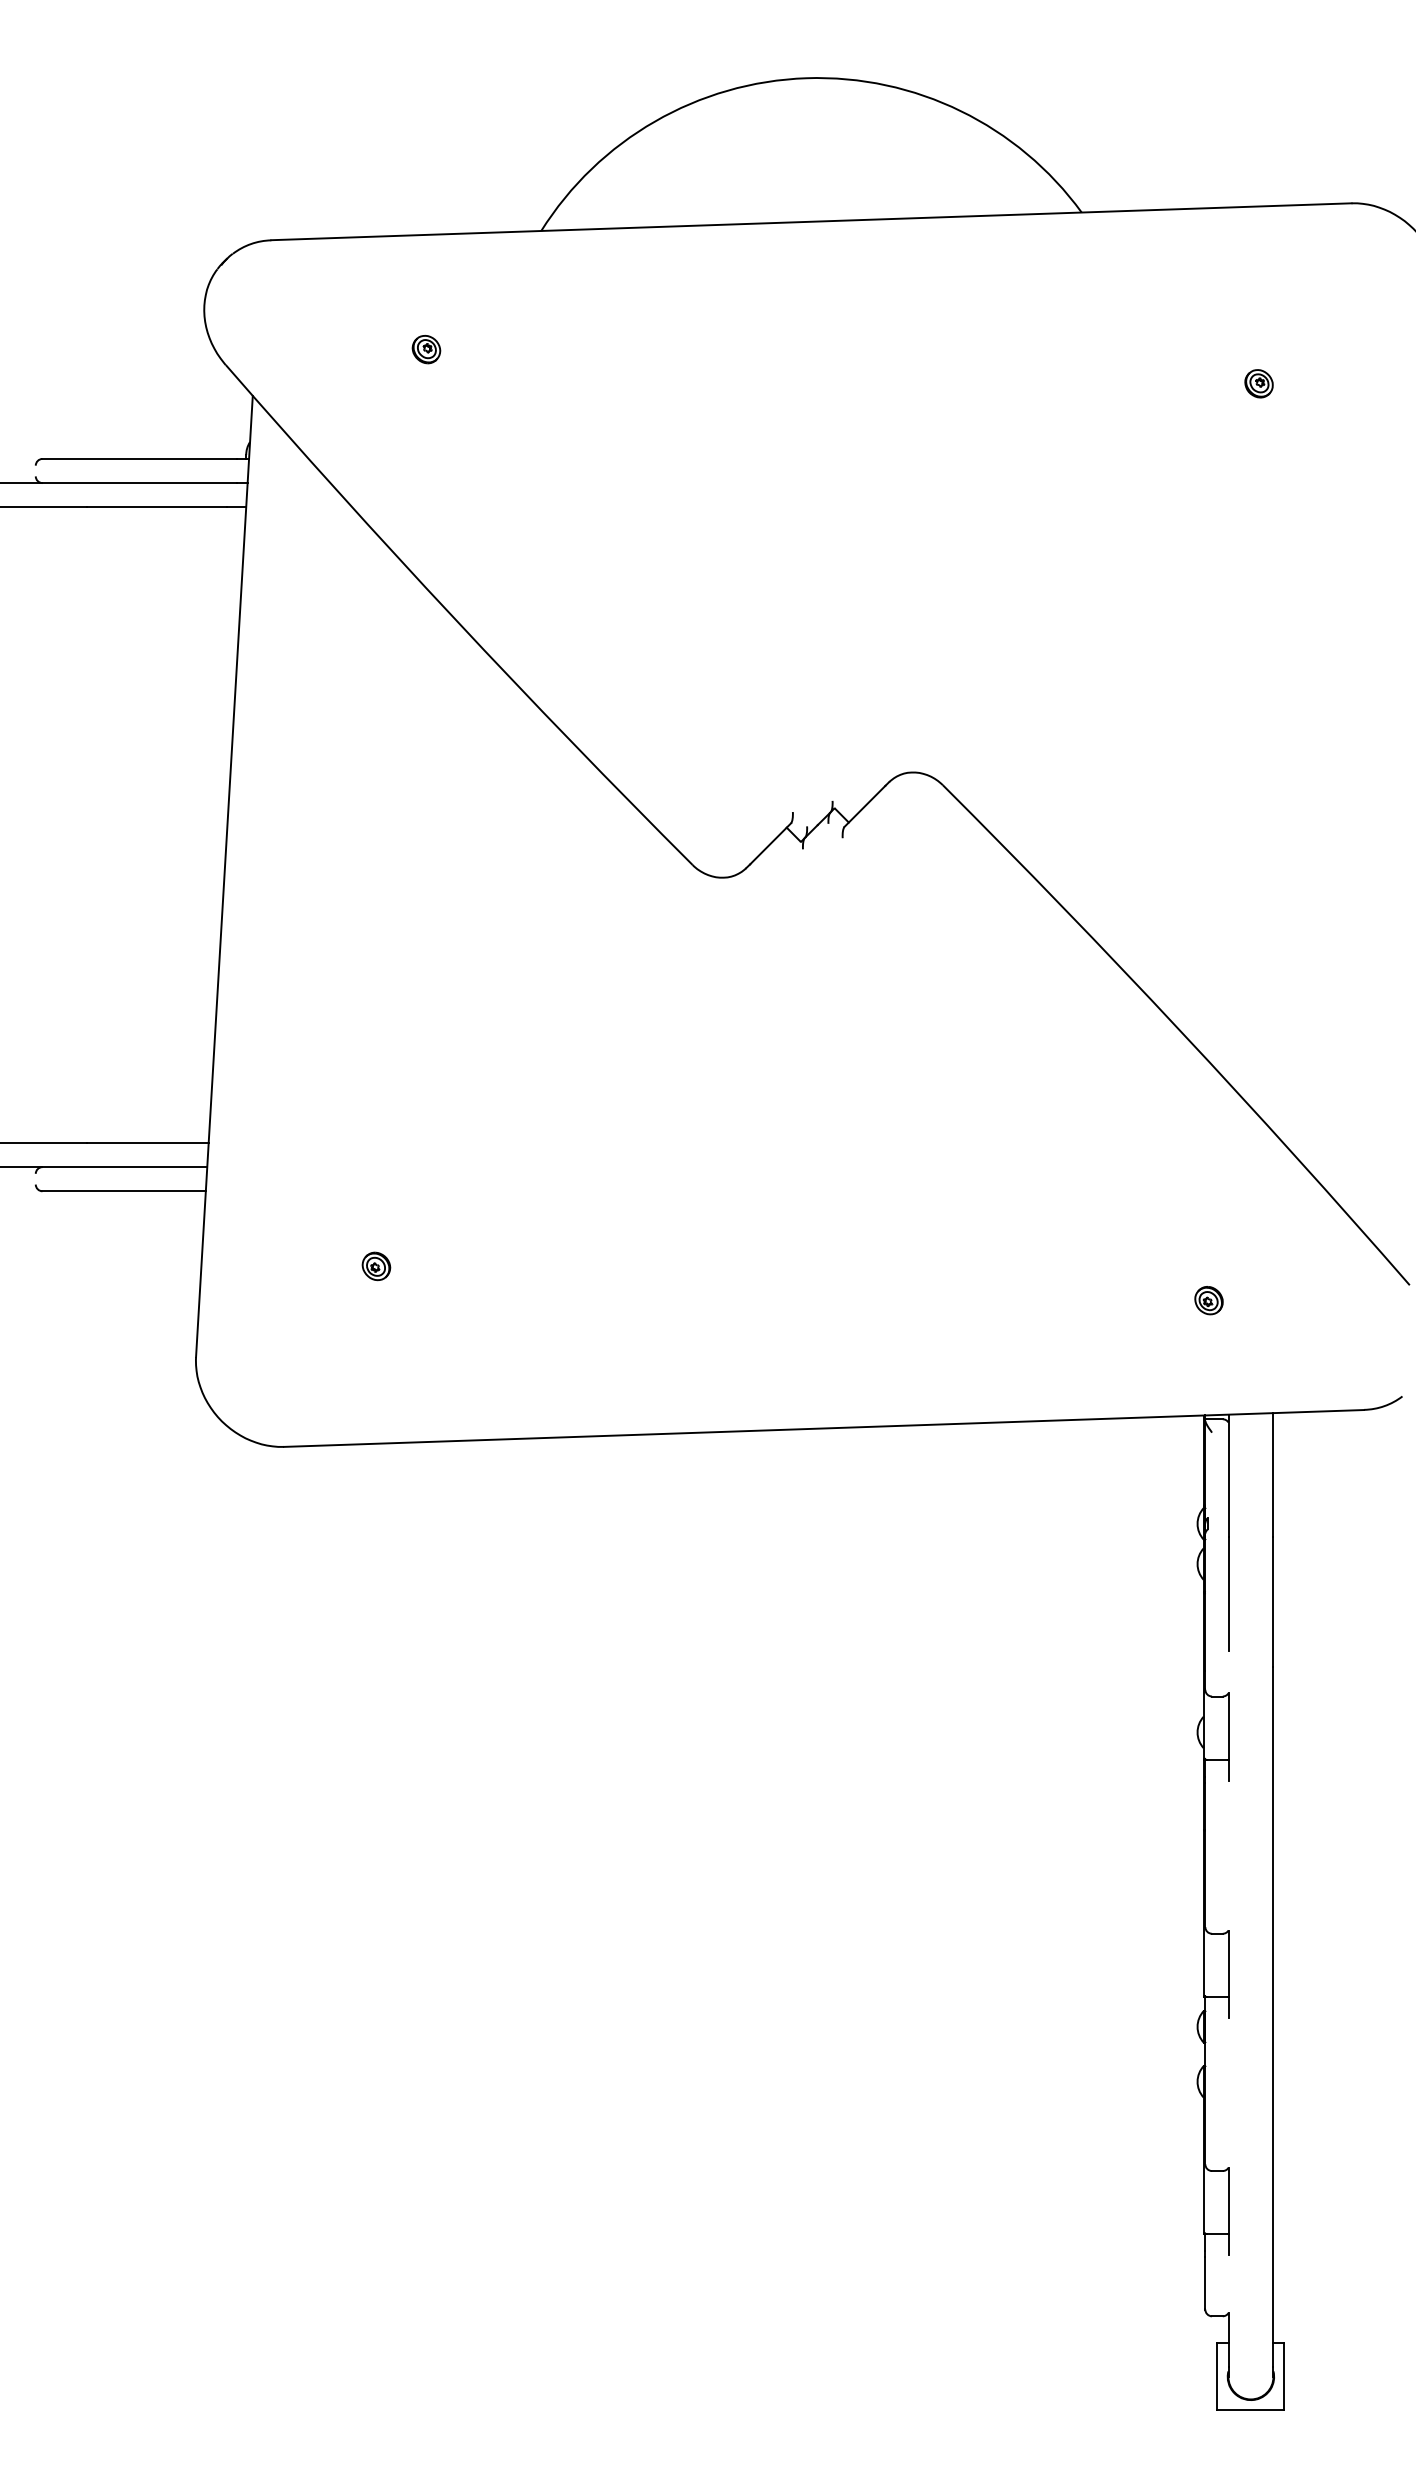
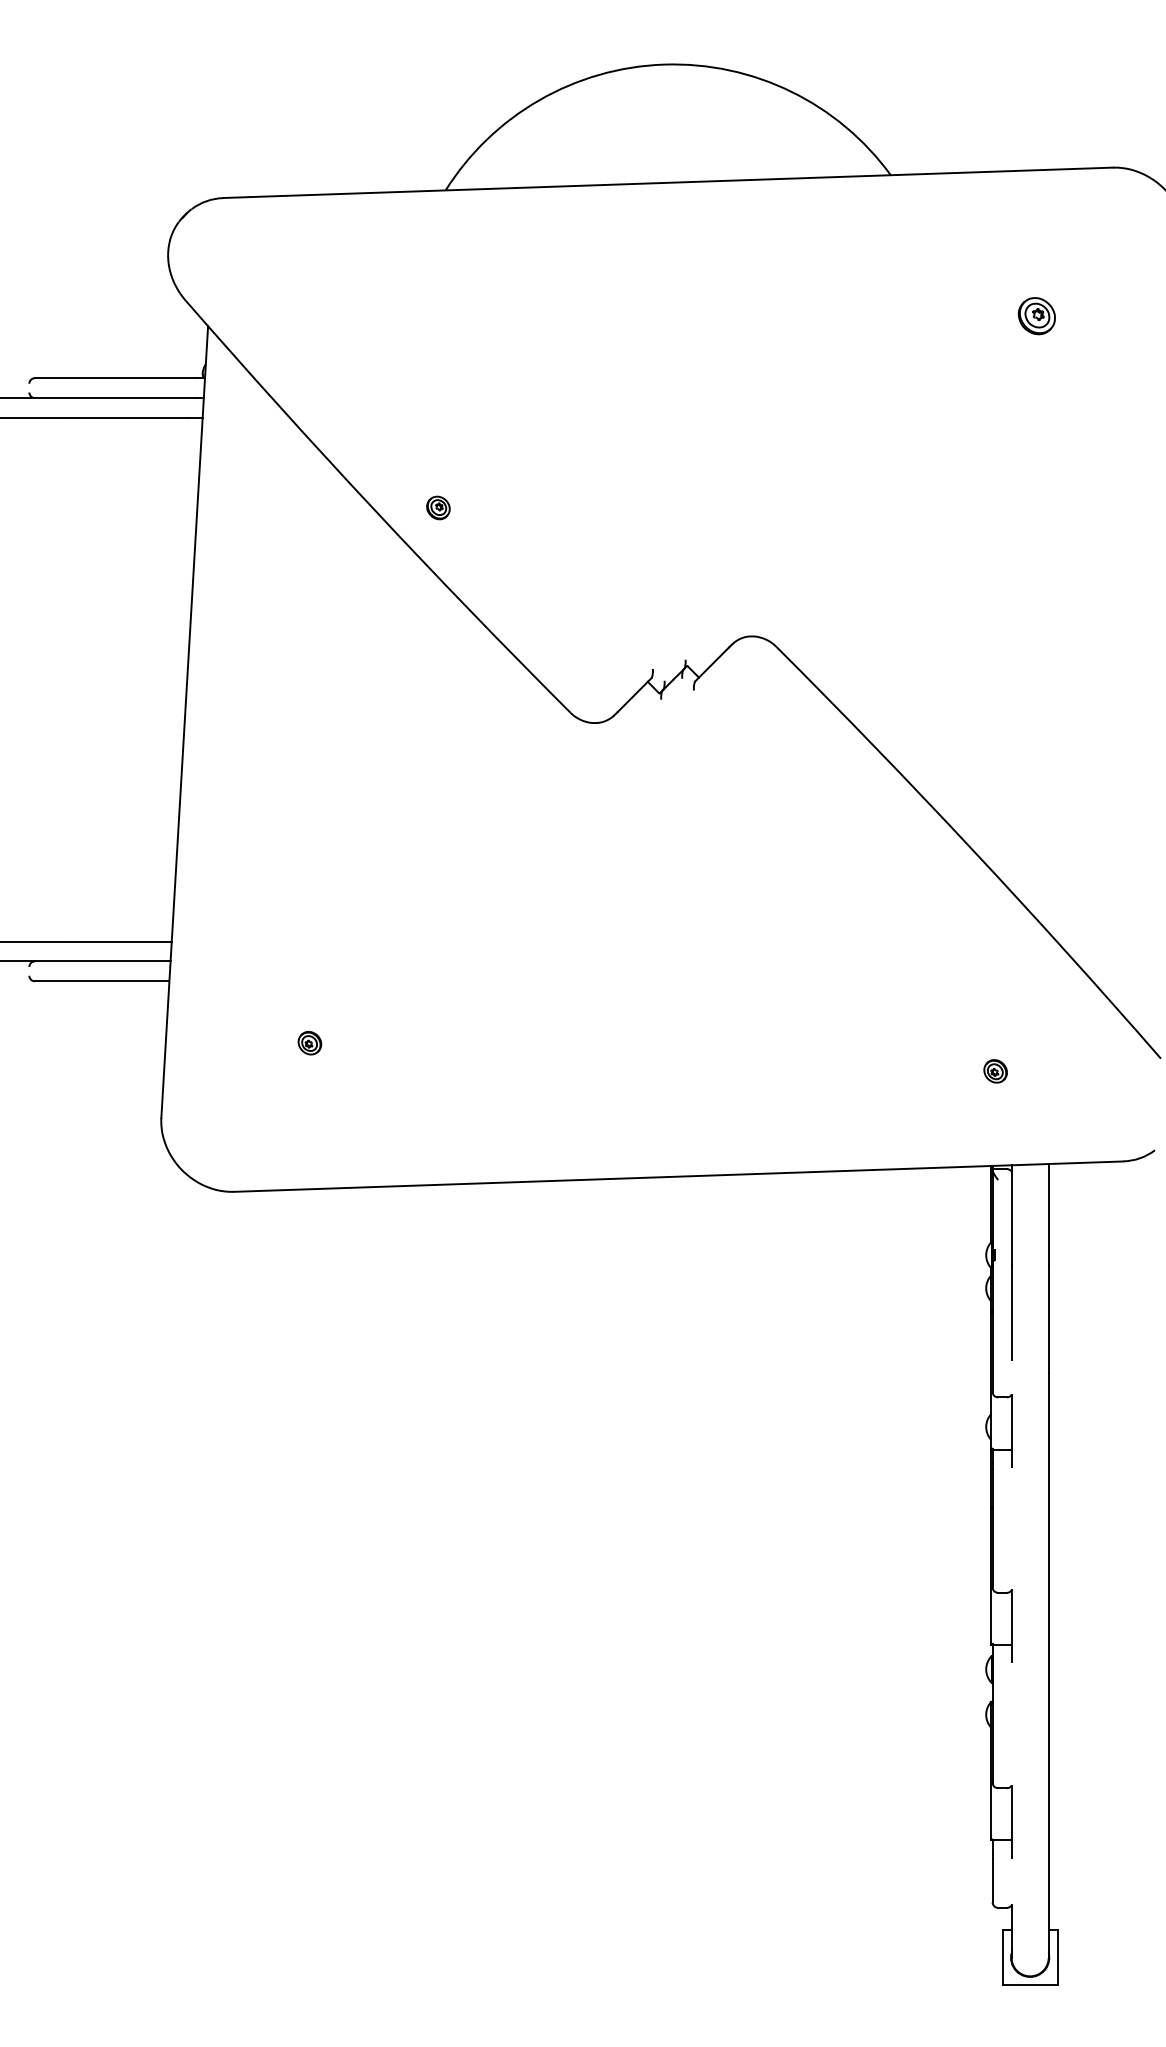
part: (426, 349) -> (438, 507), moved
part: (1258, 383) -> (1036, 316), size x1.6

